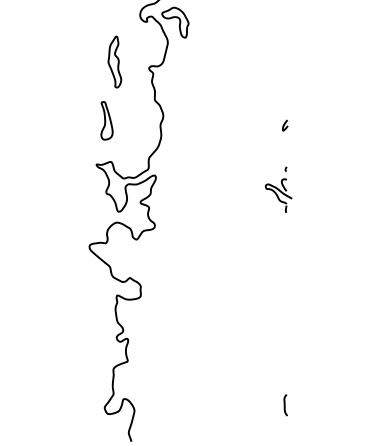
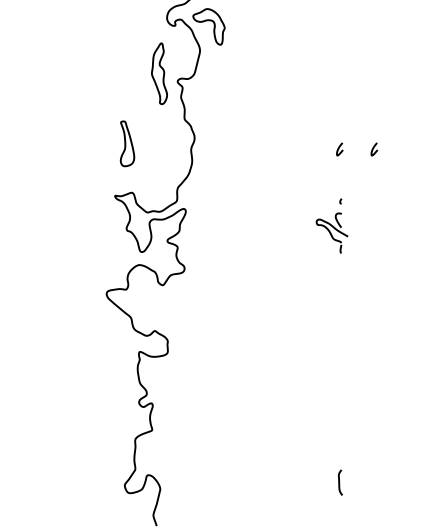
part: (114, 61) -> (159, 73), moved
curve: (314, 124) -> (374, 148), added

